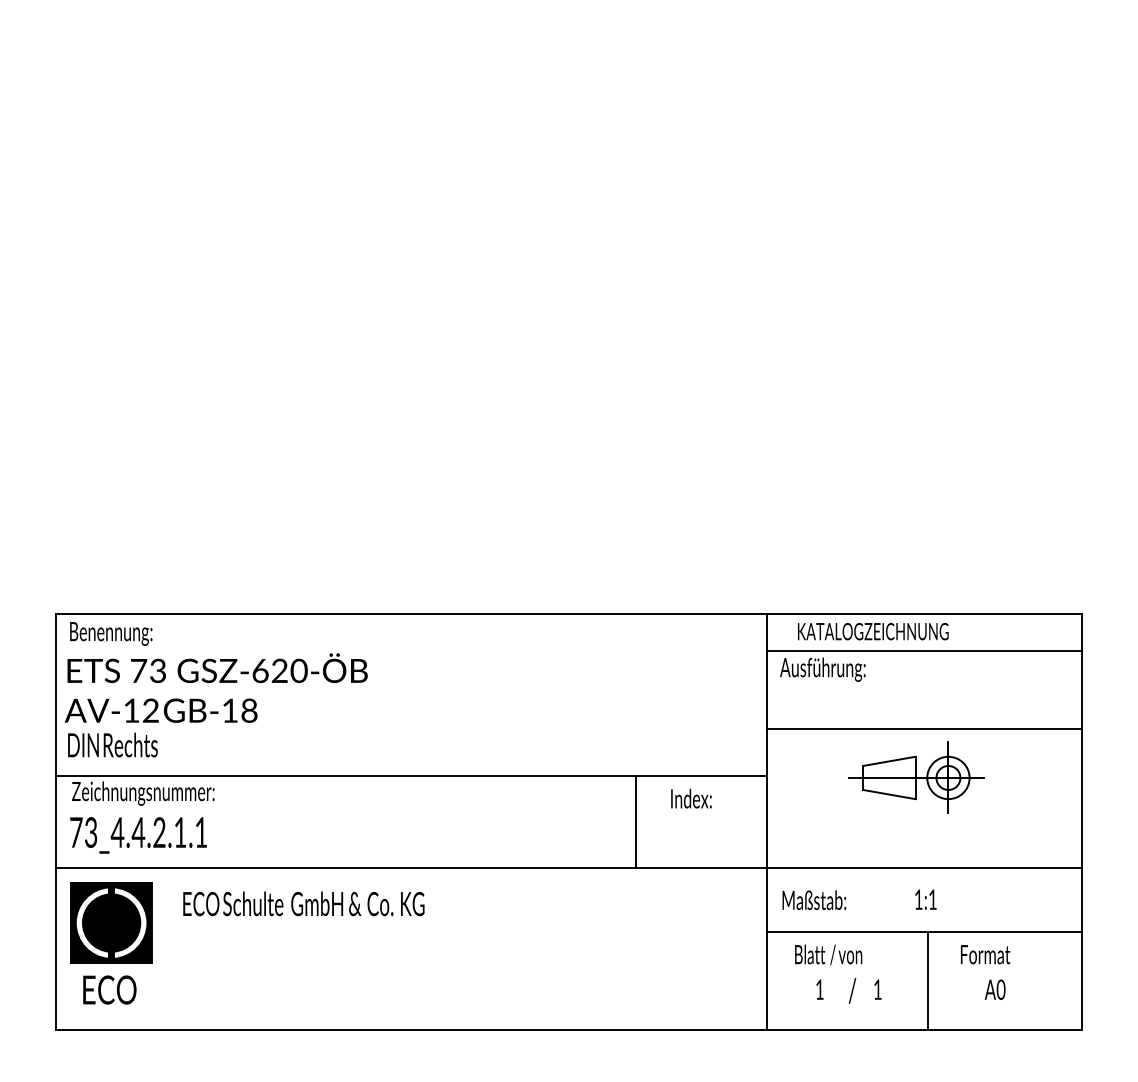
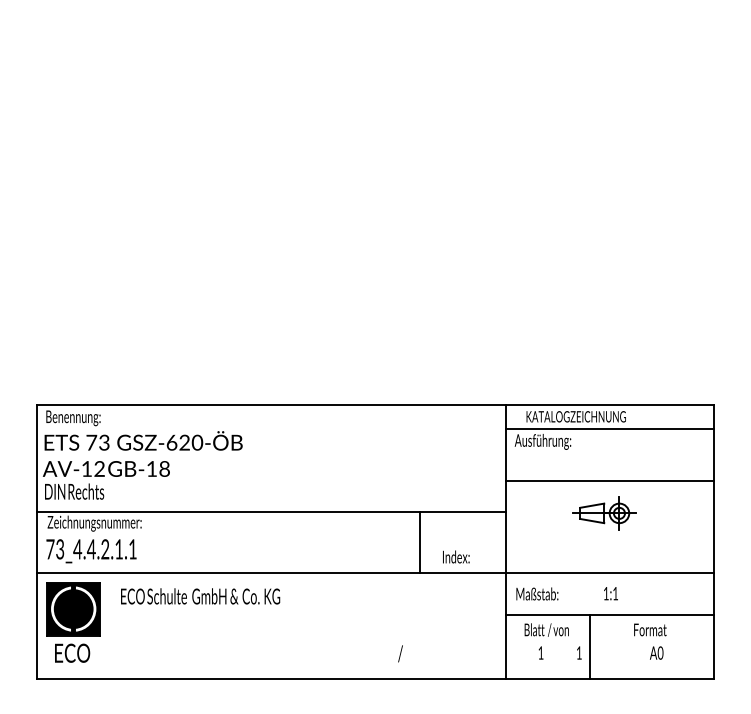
part: (916, 778) -> (604, 513), size x0.7
text: (691, 797) -> (456, 556), moved
line: (928, 979) -> (590, 646), moved
text: (852, 990) -> (400, 653), moved

